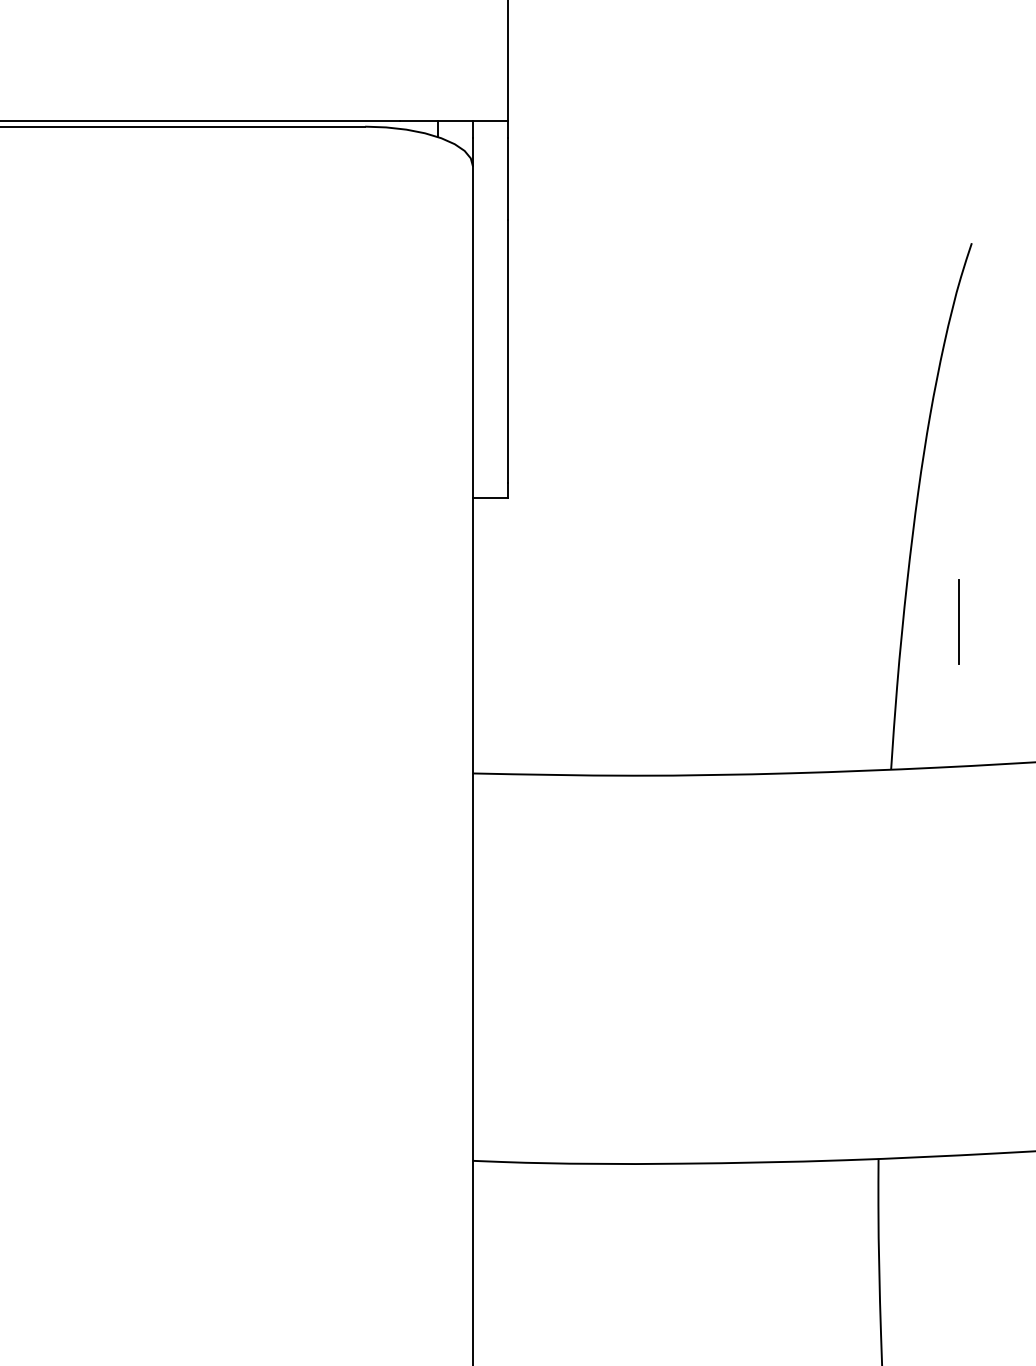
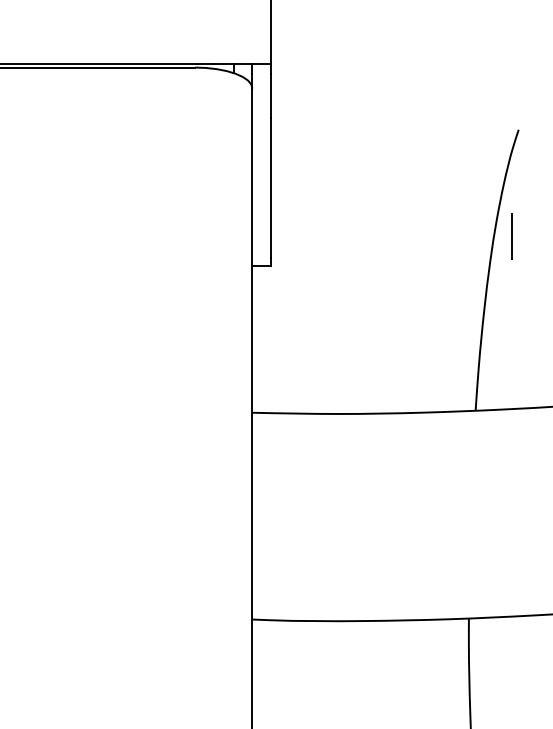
line: (958, 621) -> (511, 236), moved

